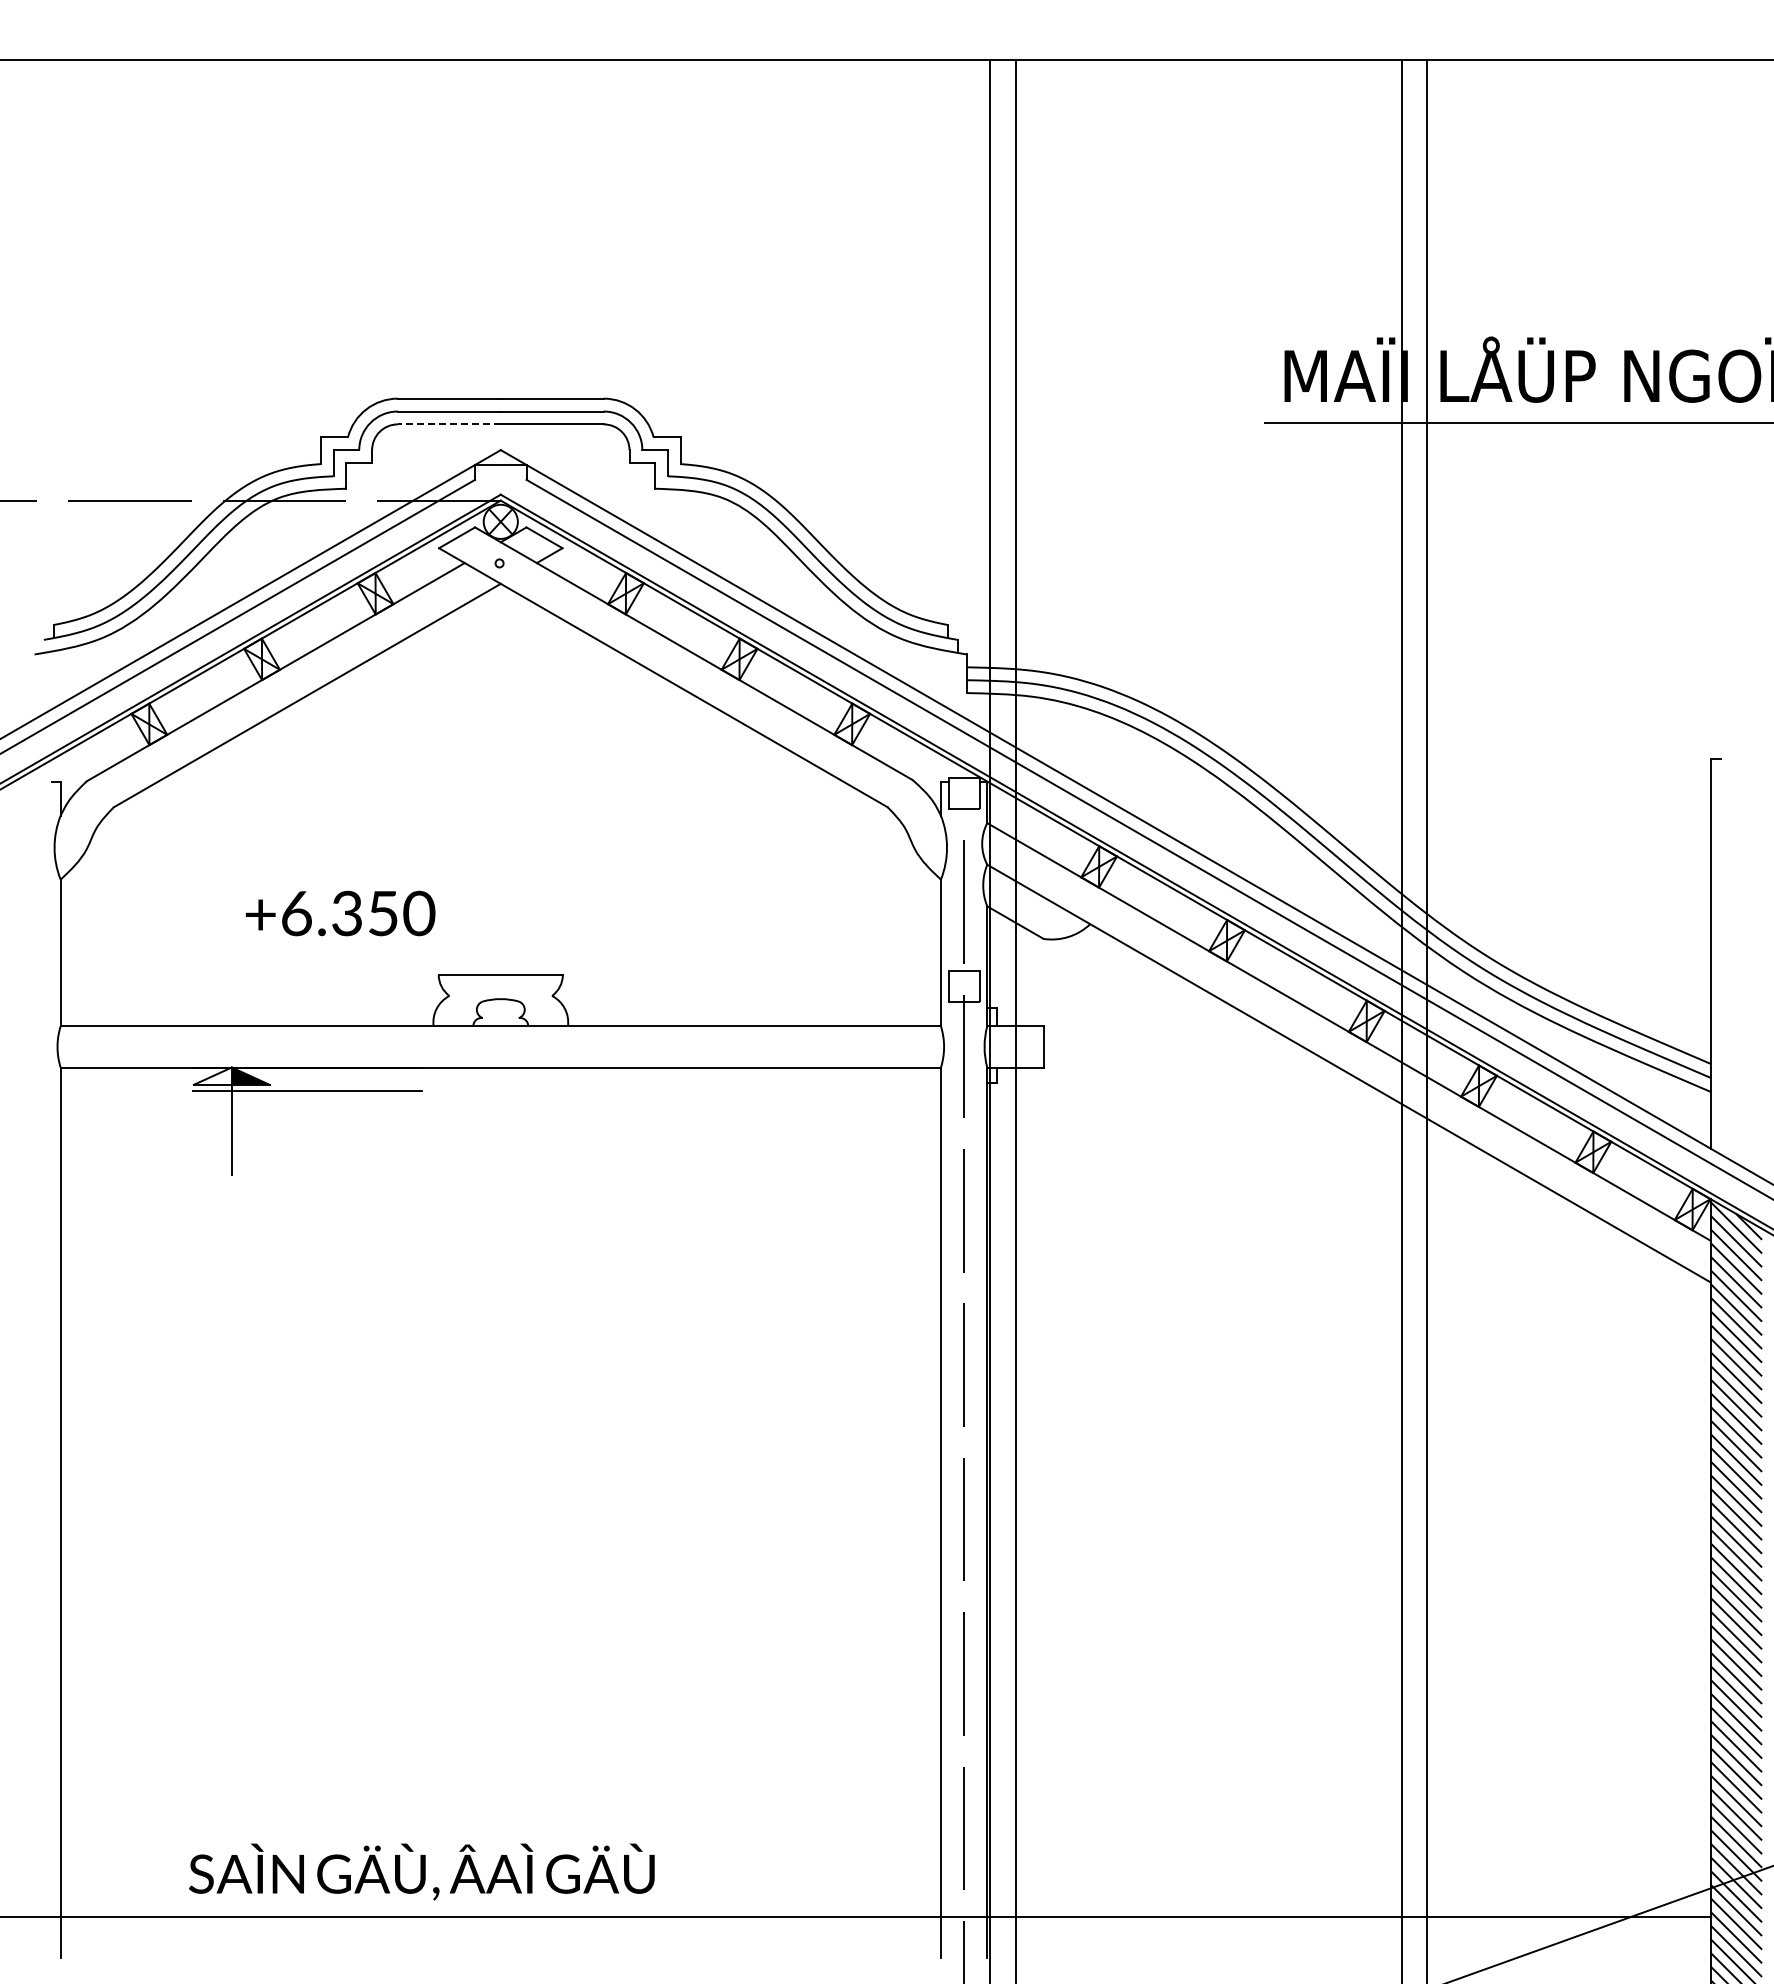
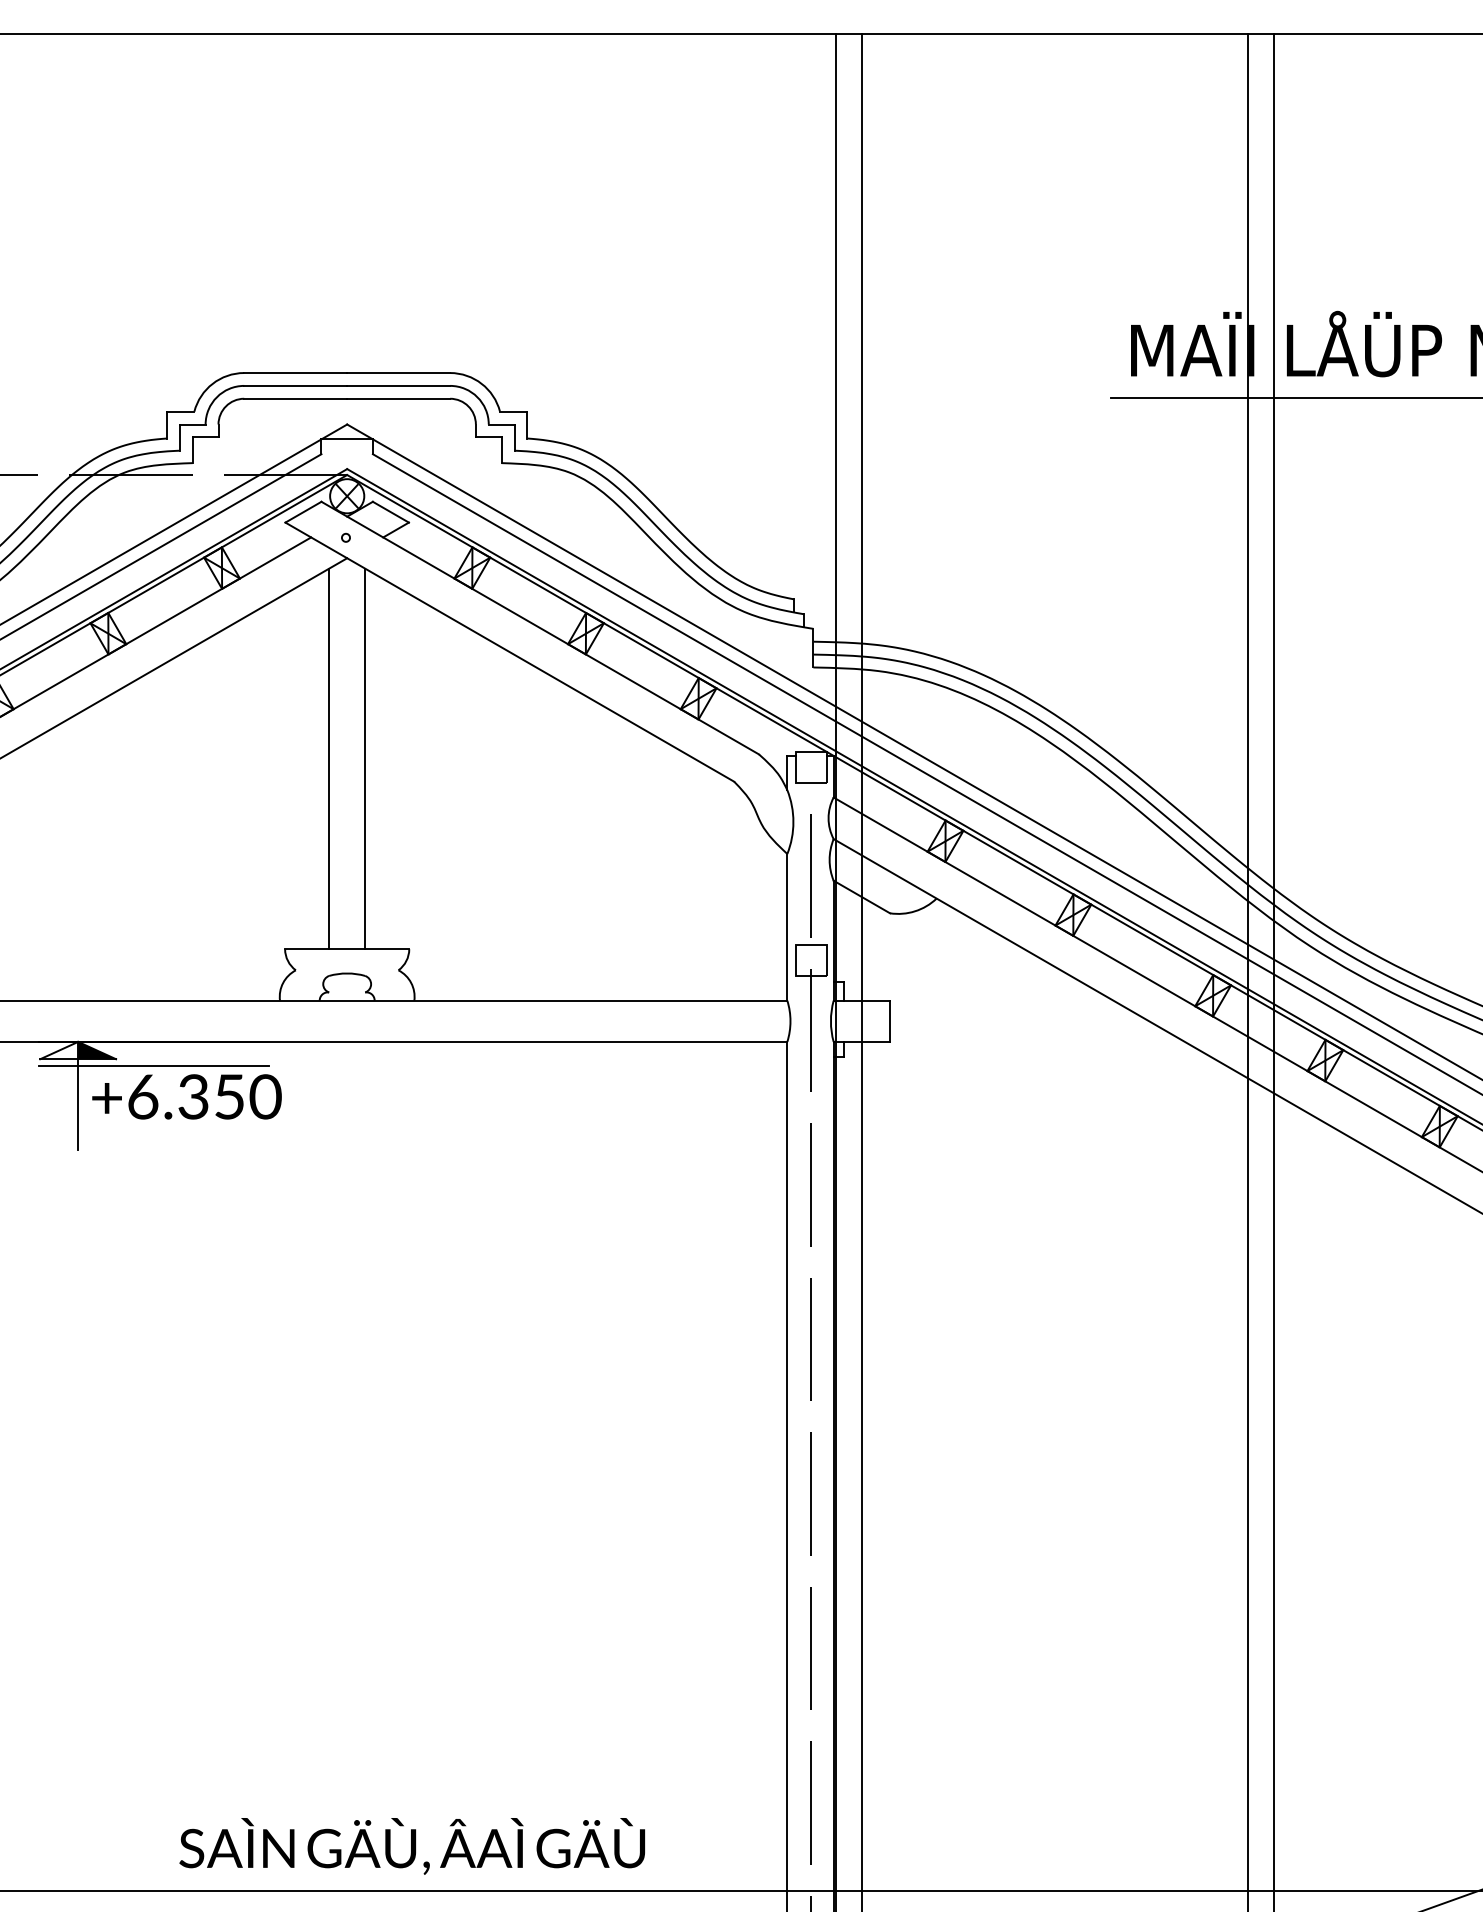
line: (448, 424) -> (294, 398), dashed -> solid
line: (482, 784) -> (328, 758), added
line: (518, 784) -> (364, 758), added
text: (340, 913) -> (186, 1096), moved
text: (421, 1871) -> (411, 1845), moved

